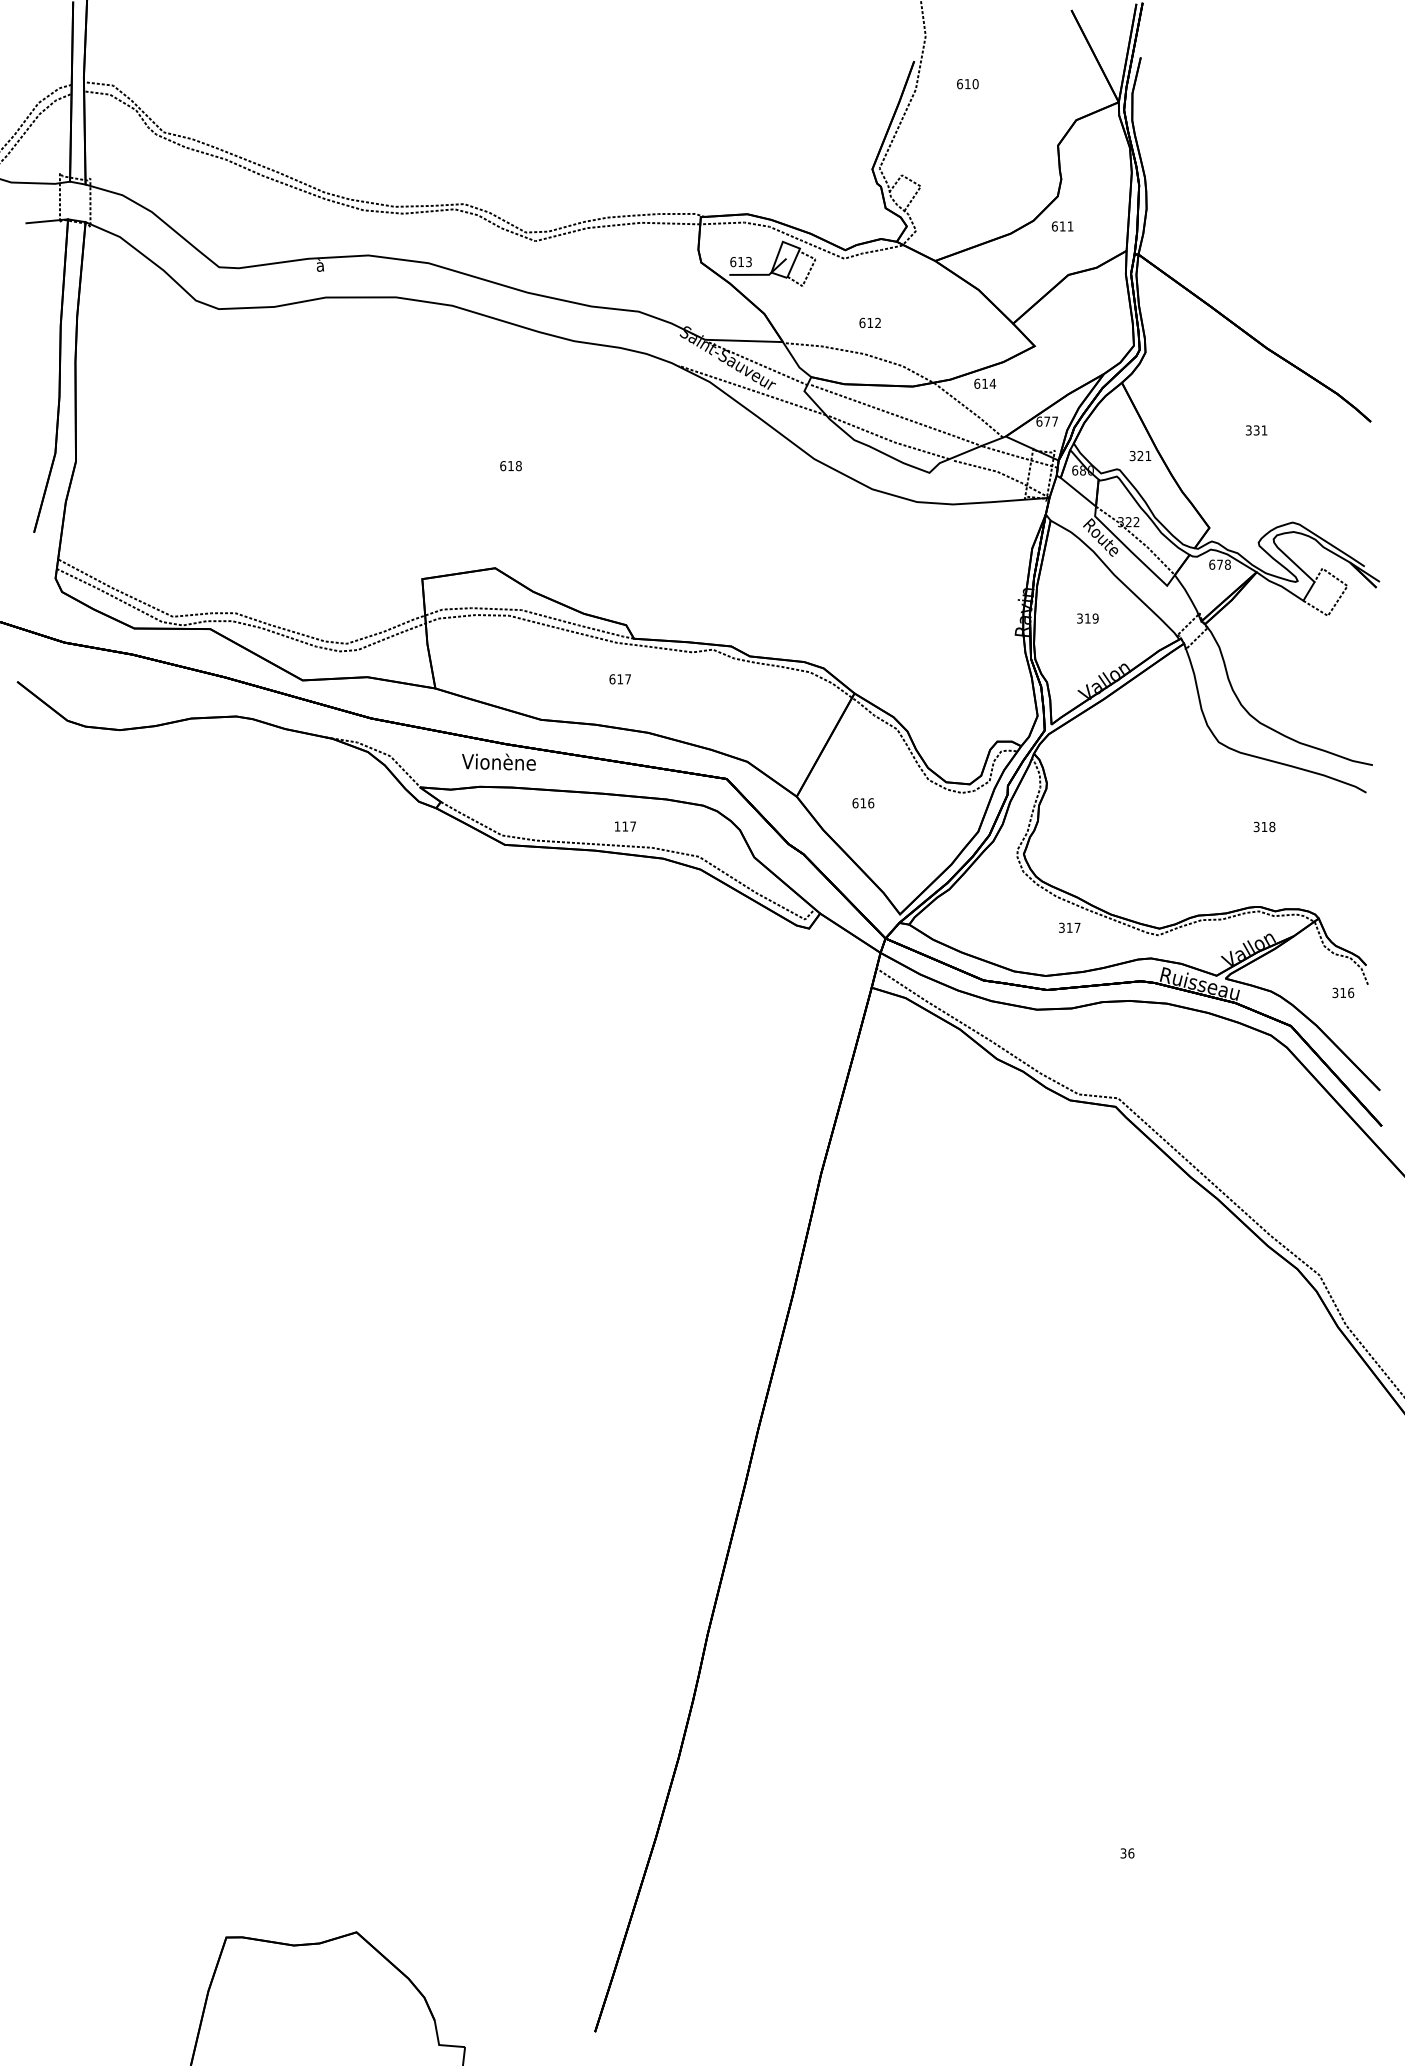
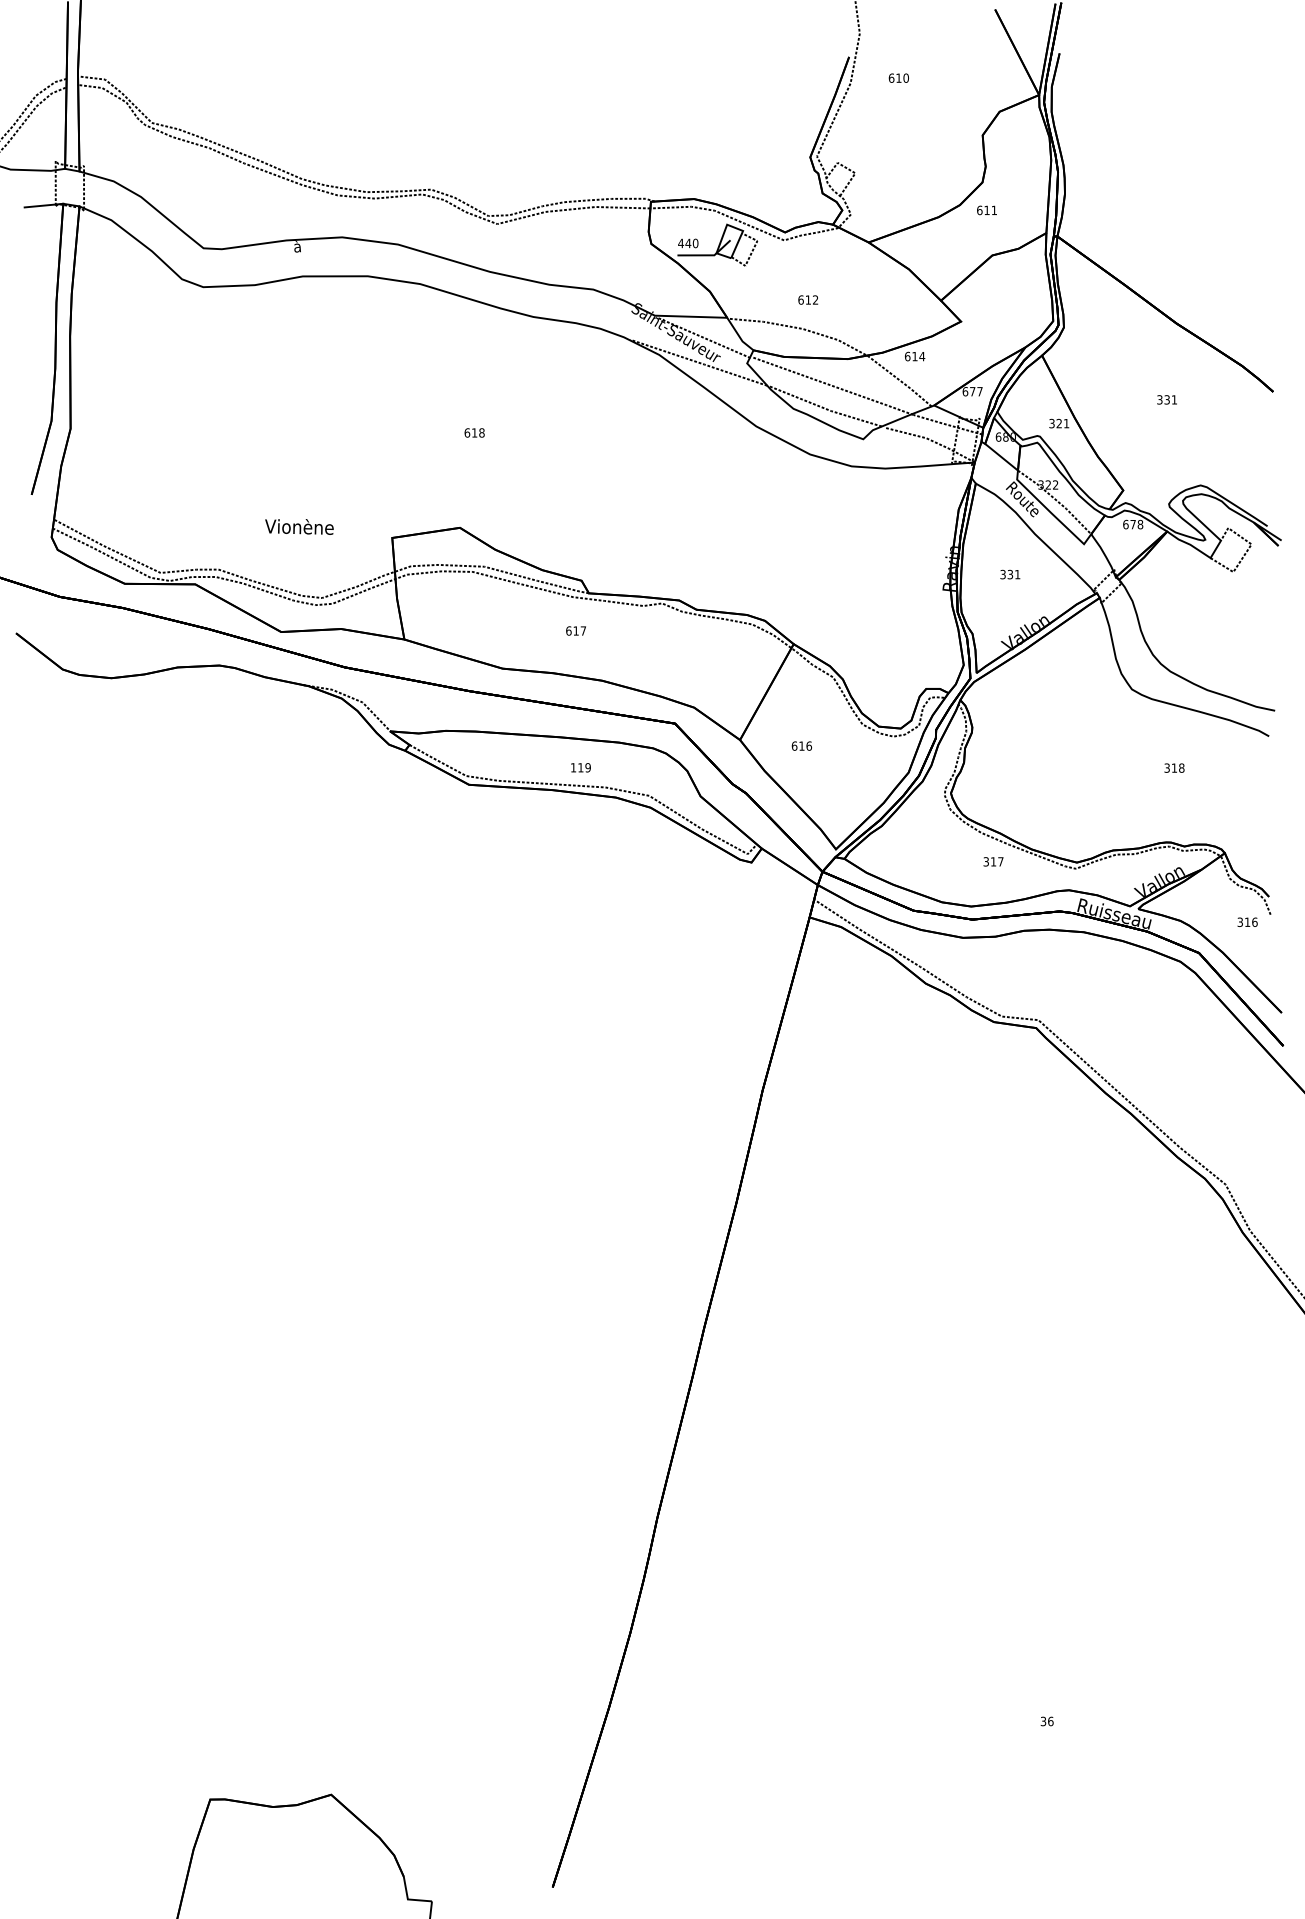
text: (741, 262) -> (688, 243), 613 -> 440
text: (1091, 618) -> (1013, 574), 319 -> 331
text: (499, 761) -> (299, 526), moved
text: (632, 826) -> (587, 767), 117 -> 119

